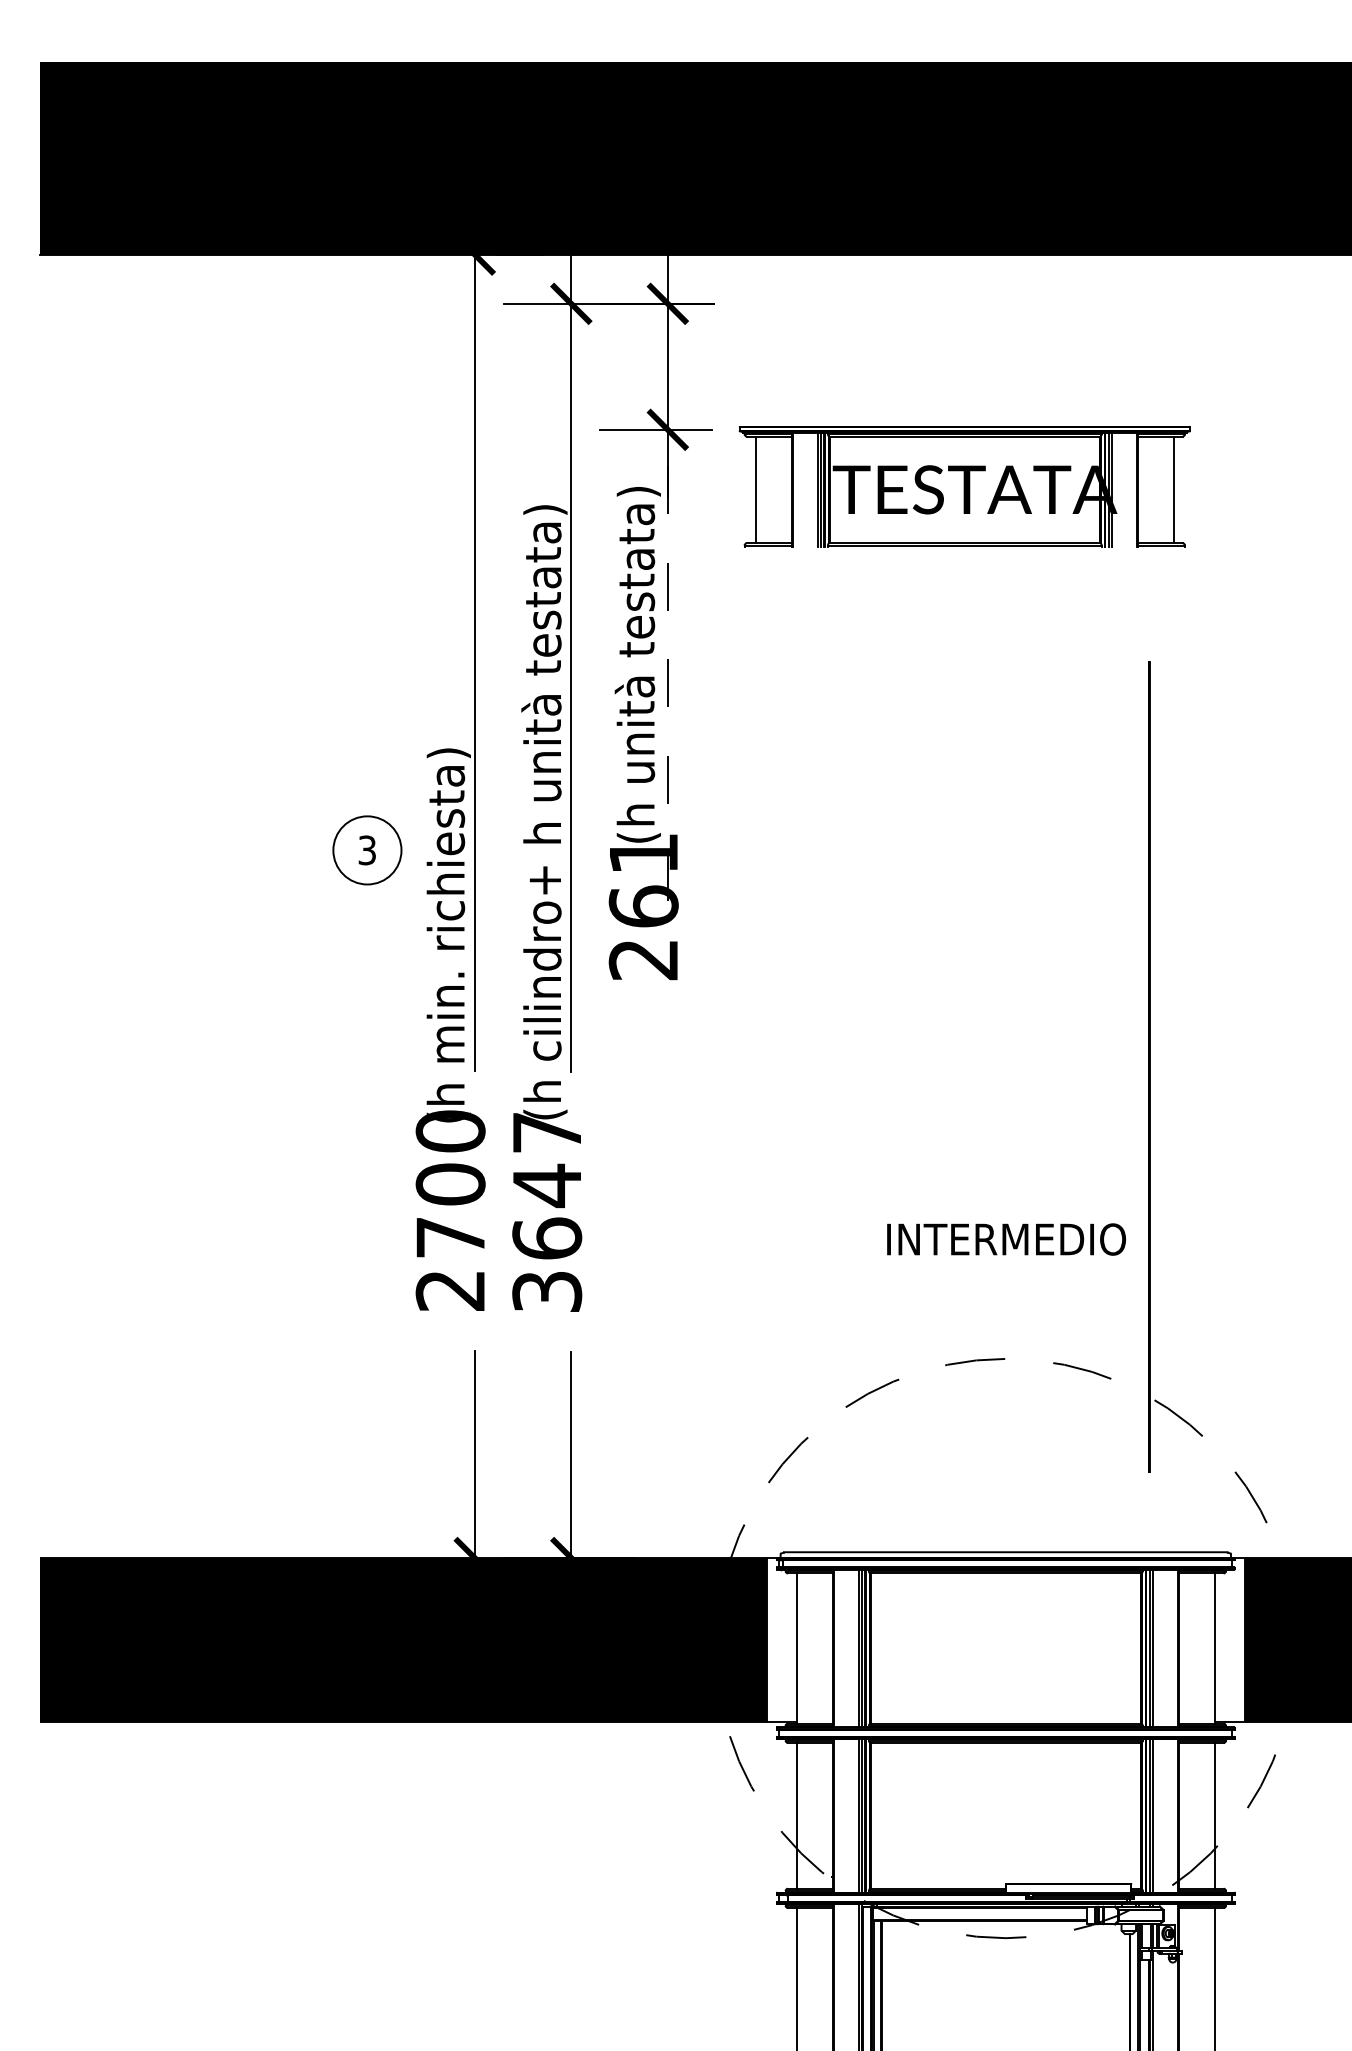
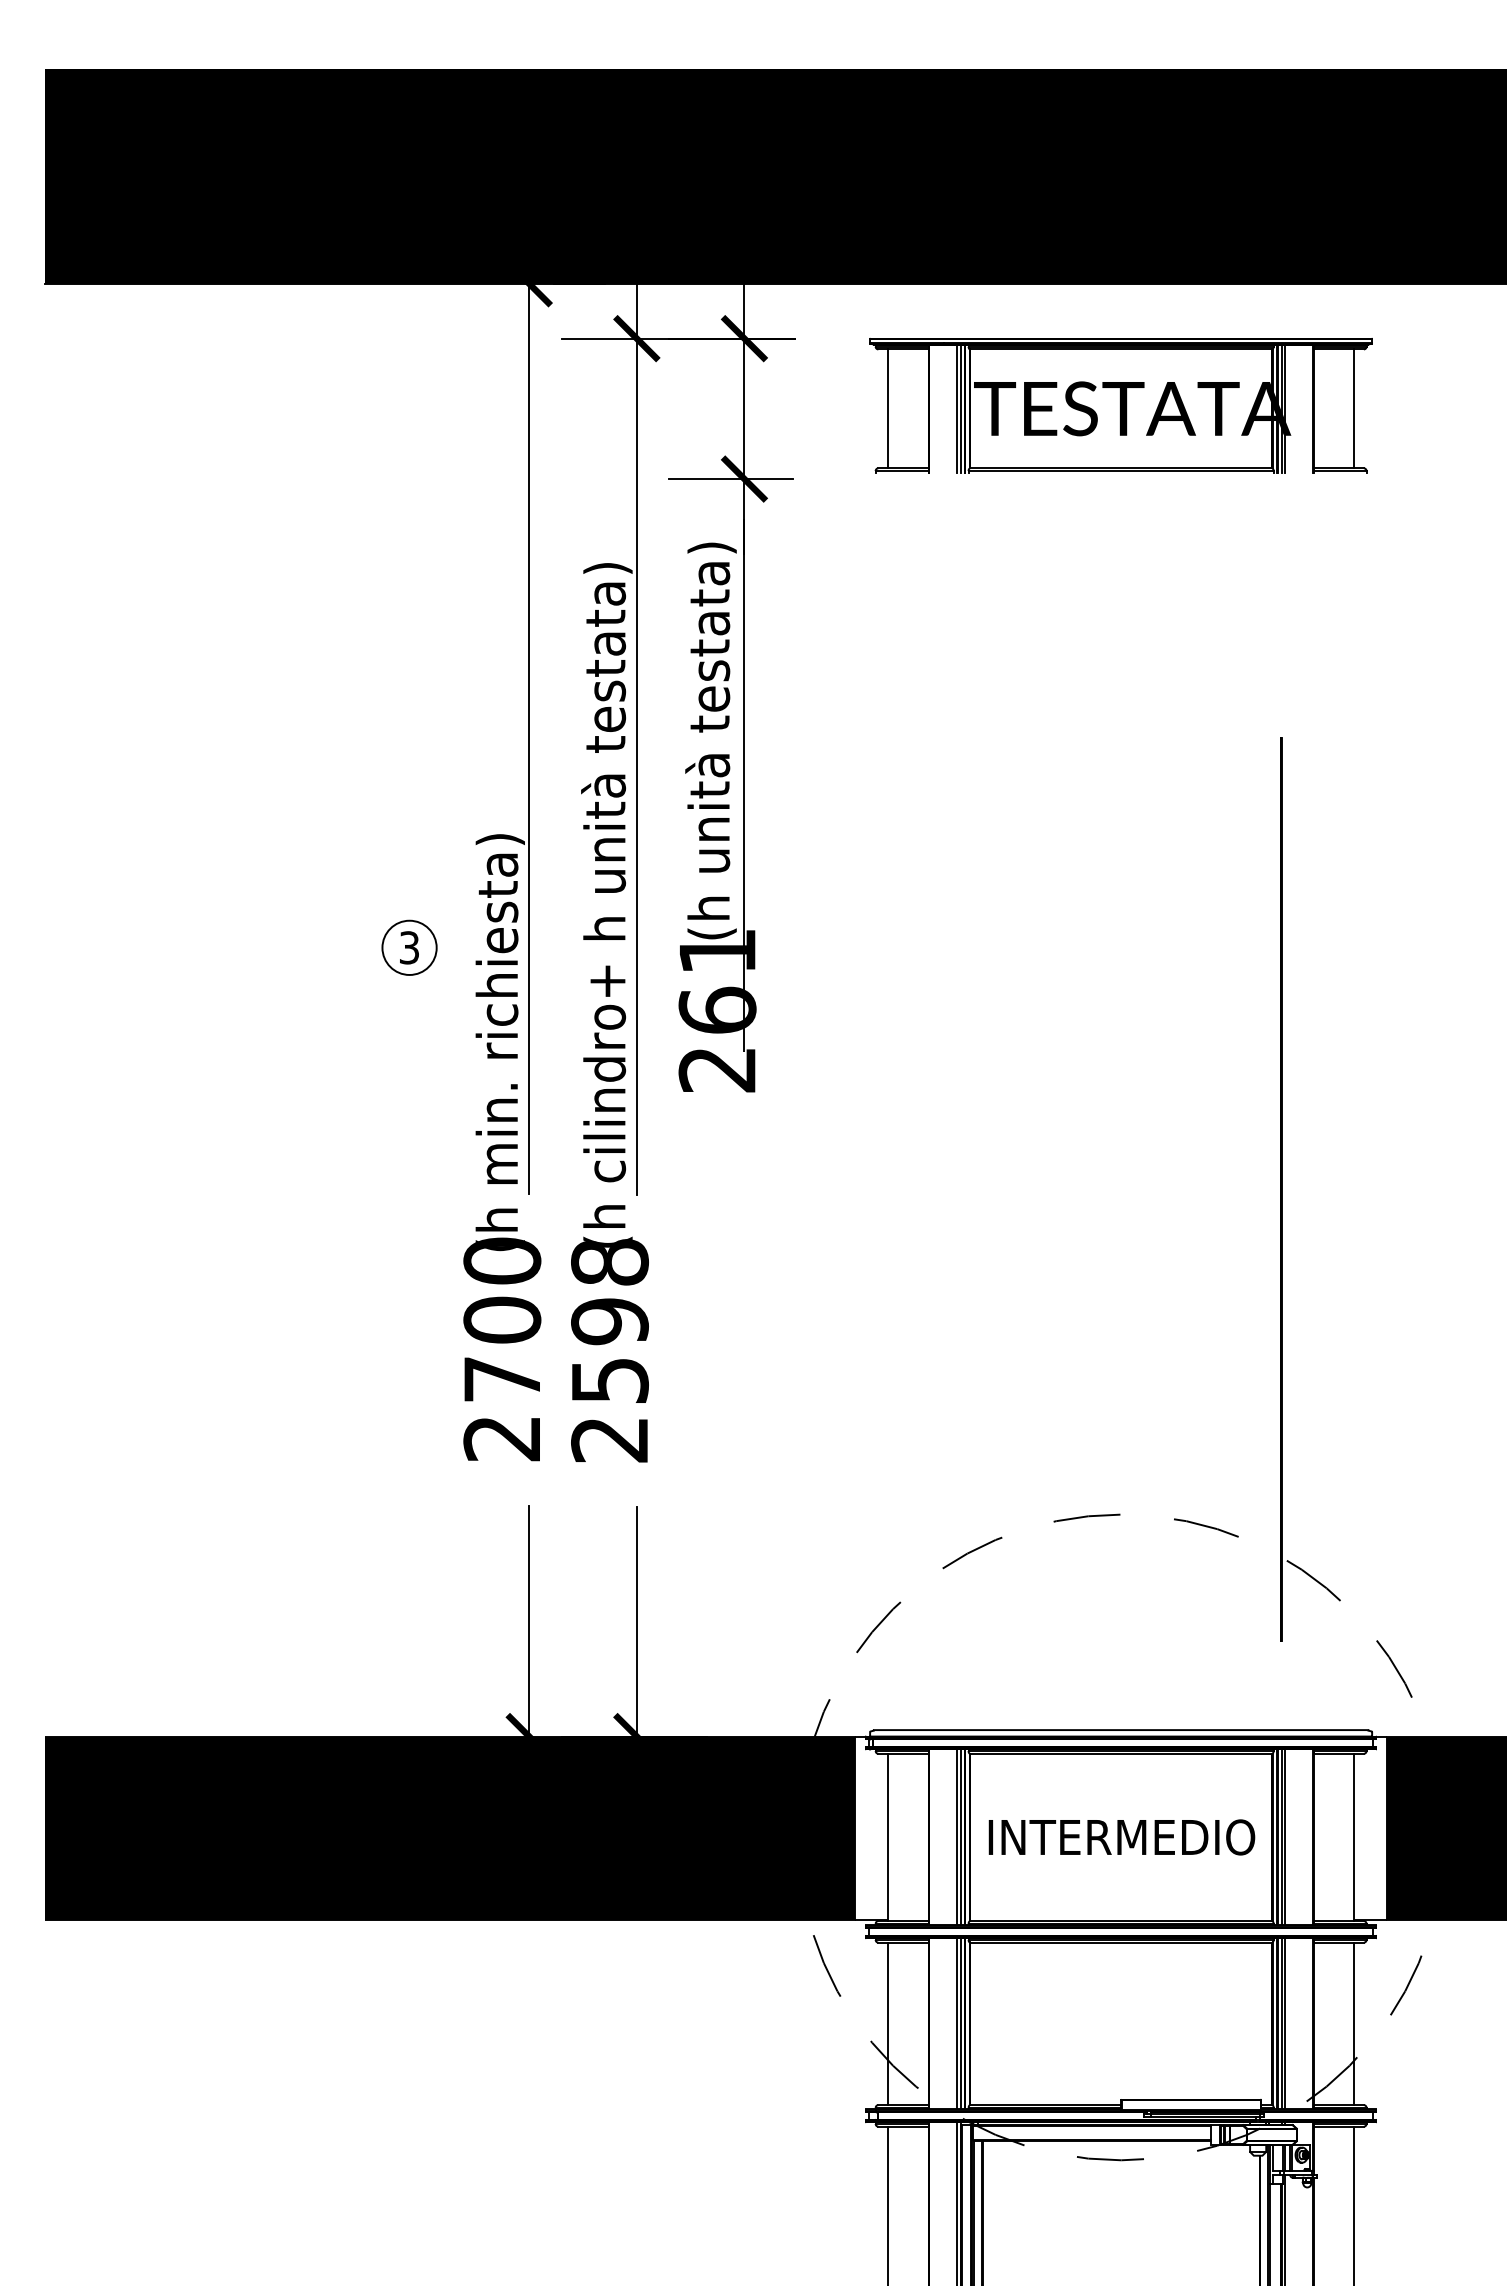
part: (964, 486) -> (1120, 405), moved
line: (667, 705) -> (744, 786), dashed -> solid
circle: (367, 850) -> (409, 947), size x0.71
text: (547, 1211) -> (610, 1350), 3647 -> 2598
text: (1006, 1239) -> (1121, 1837), moved

